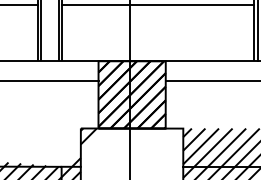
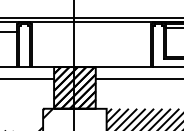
line: (157, 5) -> (90, 32), removed

